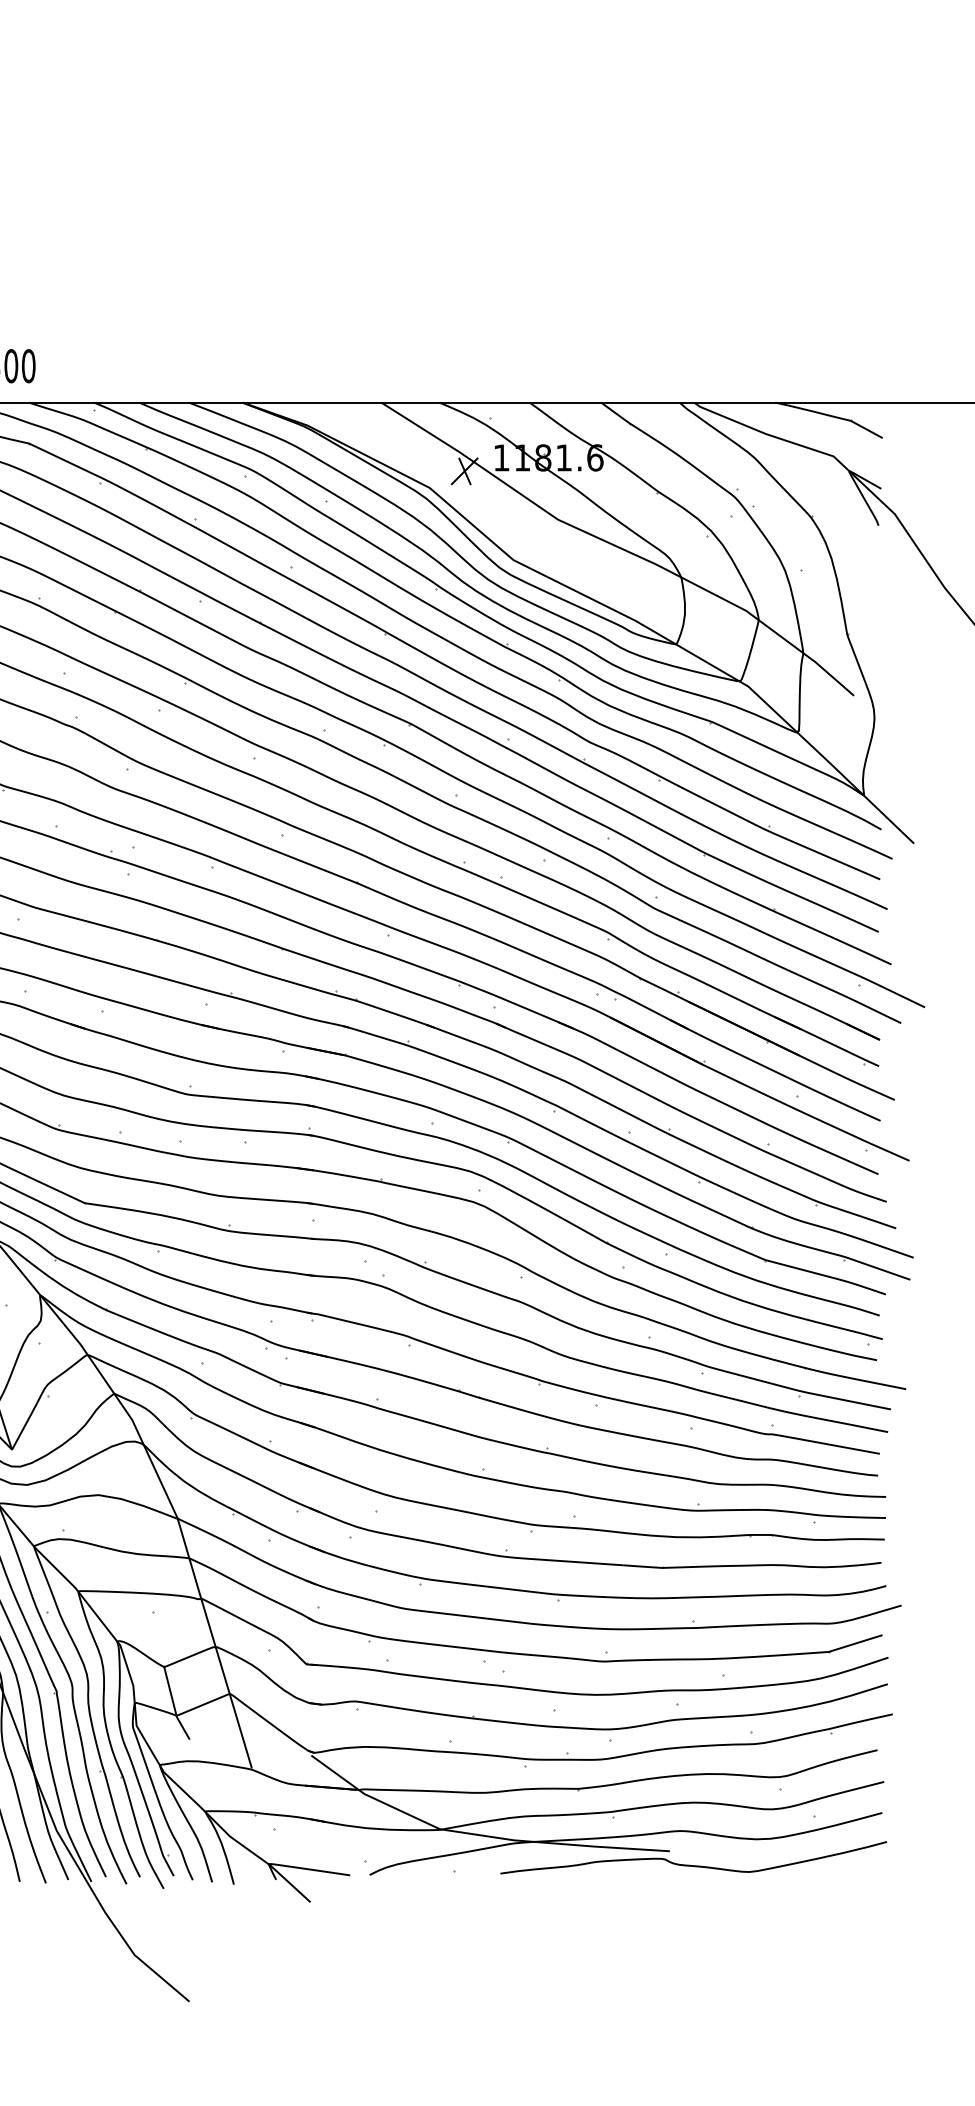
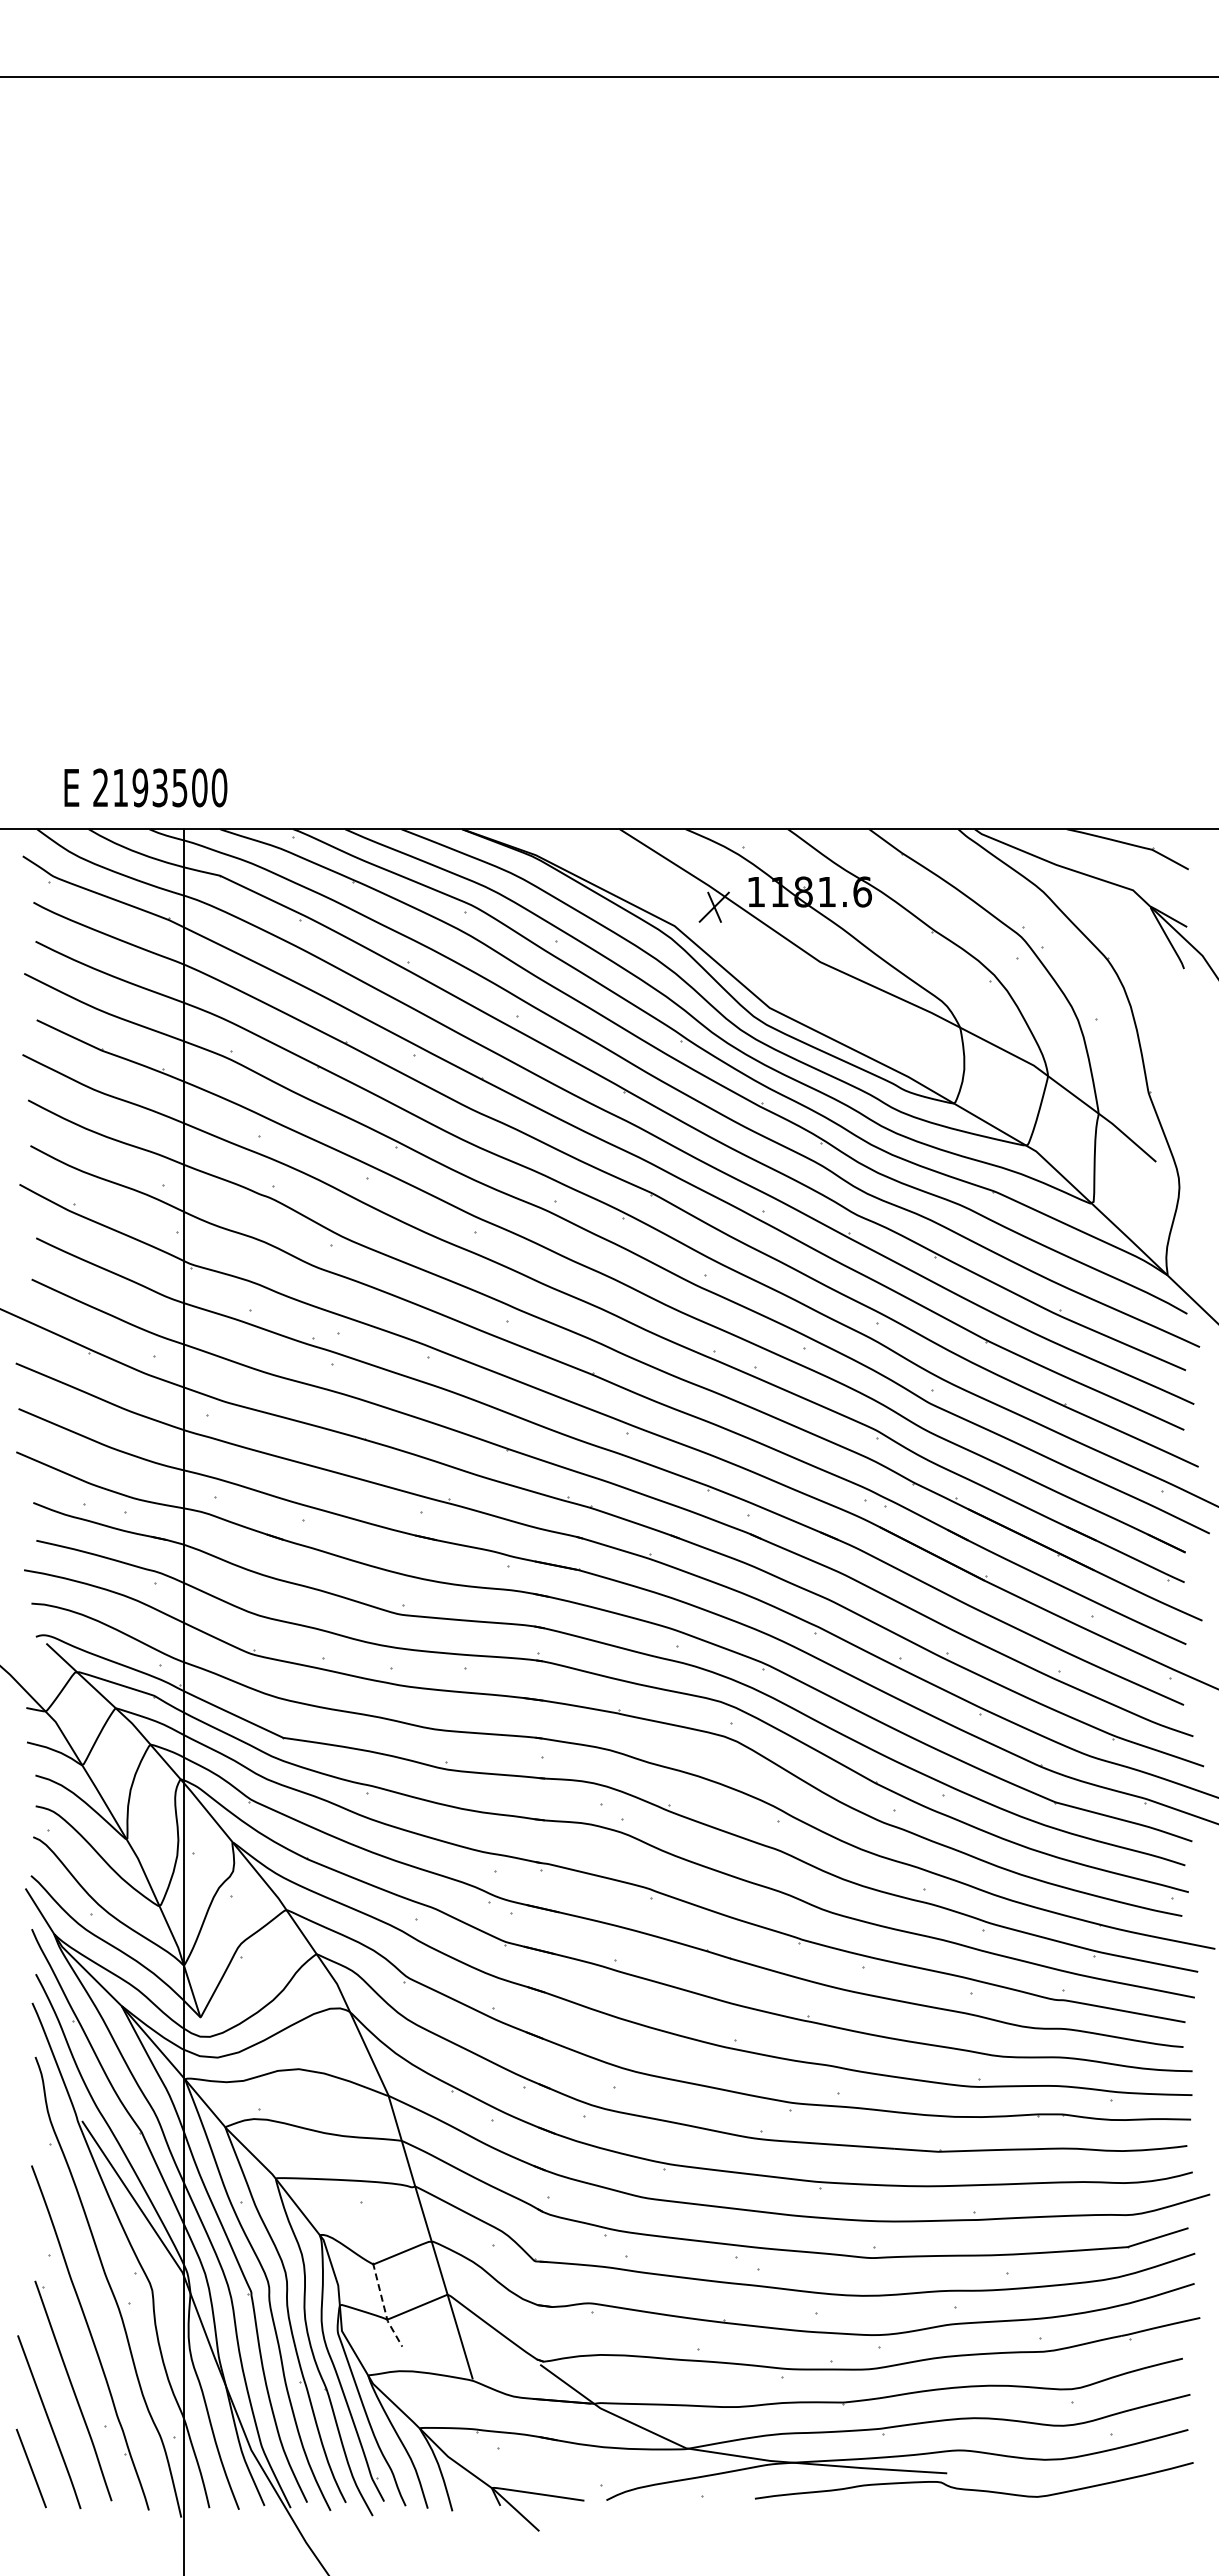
line: (174, 1704) -> (384, 2306), solid -> dashed

